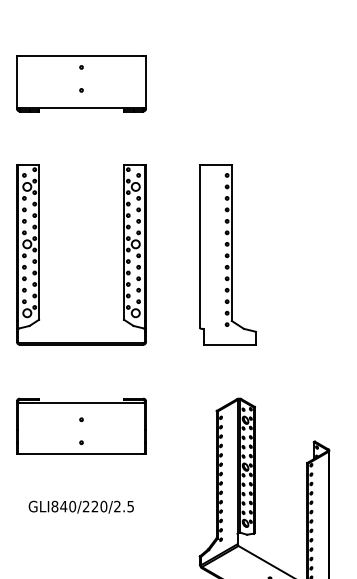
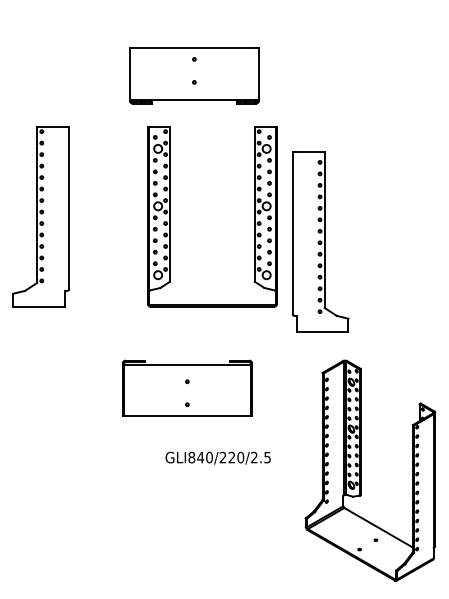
part: (81, 83) -> (194, 75), moved
part: (39, 254) -> (170, 216), moved
part: (227, 254) -> (320, 241), moved
text: (80, 506) -> (217, 457), moved

